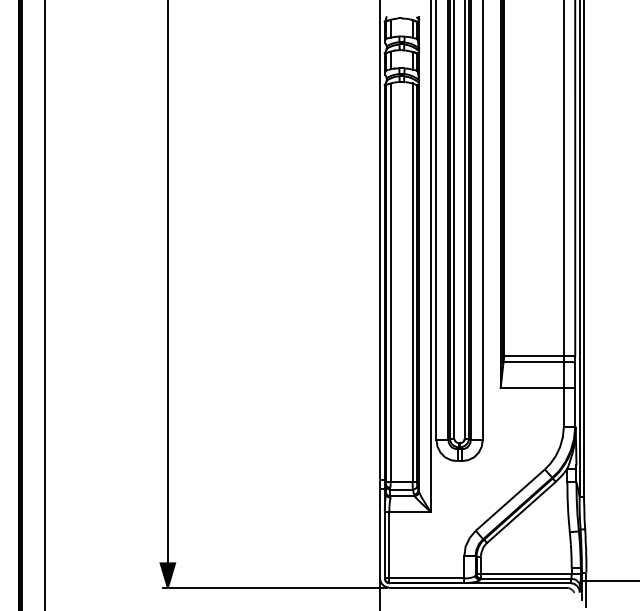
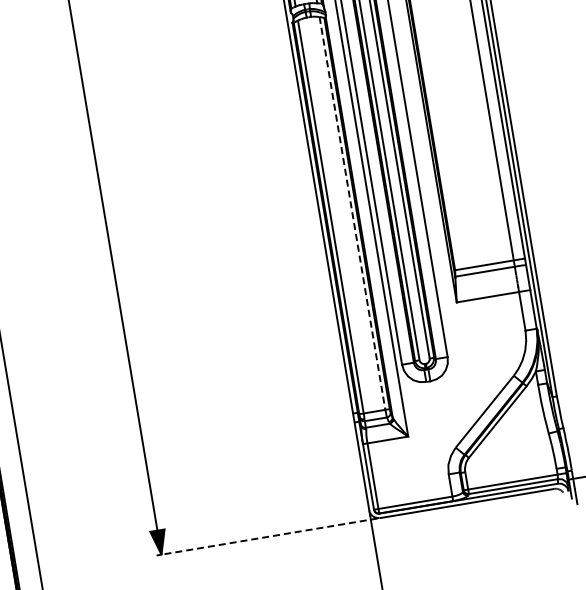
line: (412, 283) -> (352, 214), solid -> dashed
line: (274, 587) -> (266, 536), solid -> dashed

